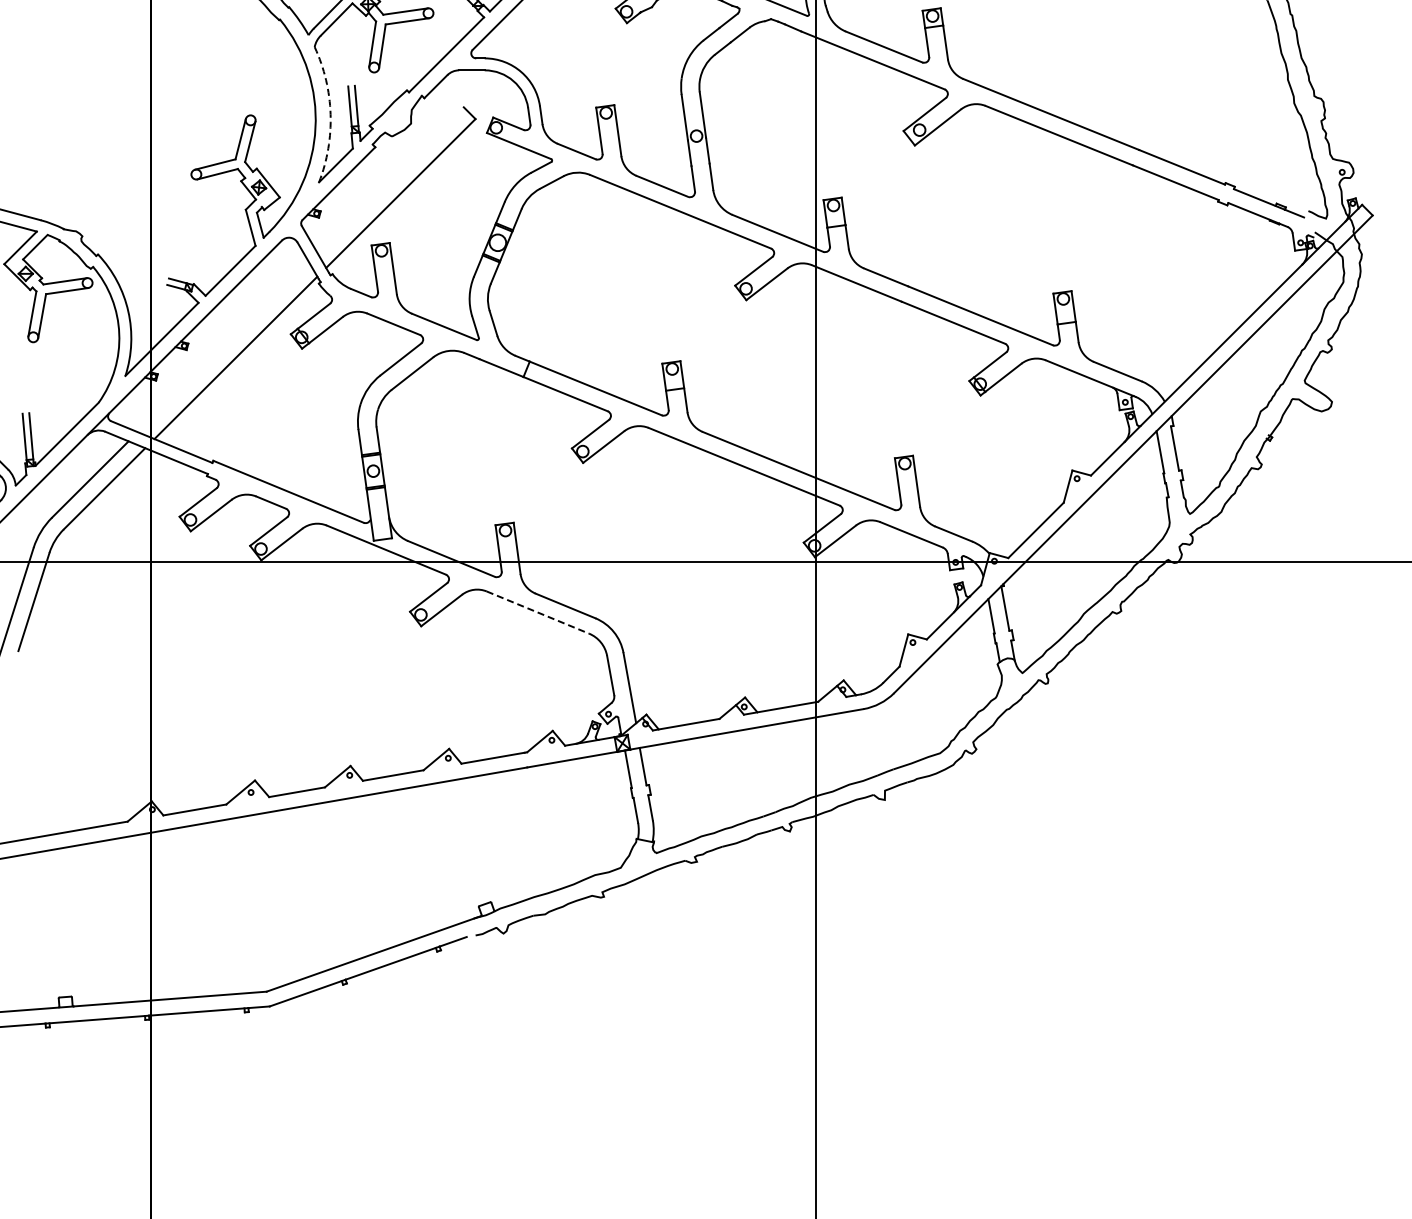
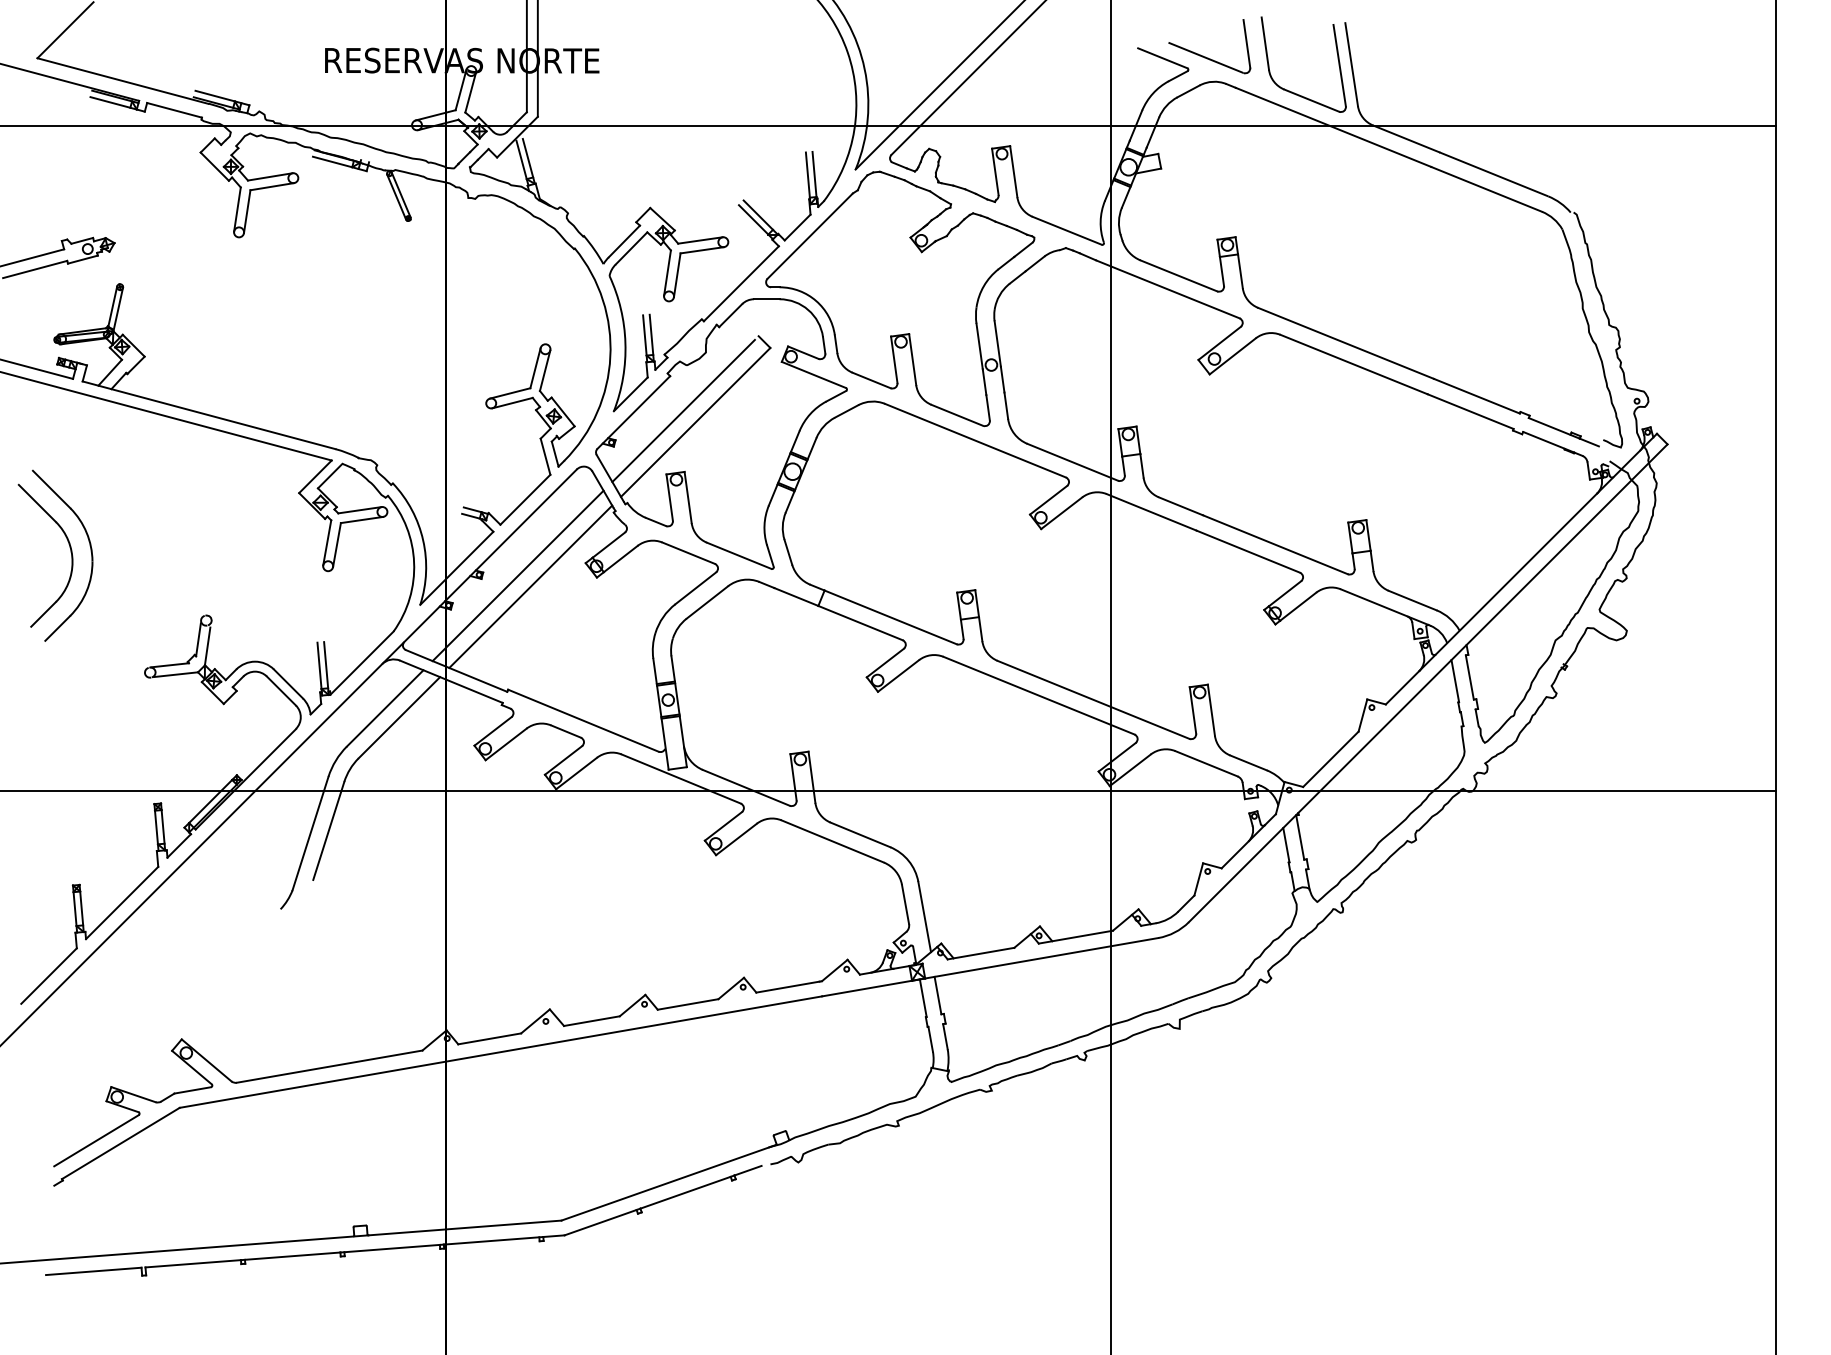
arc: (330, 114) -> (625, 343), dashed -> solid
line: (388, 181) -> (683, 410), added
line: (222, 346) -> (517, 575), added
line: (538, 612) -> (833, 841), dashed -> solid

